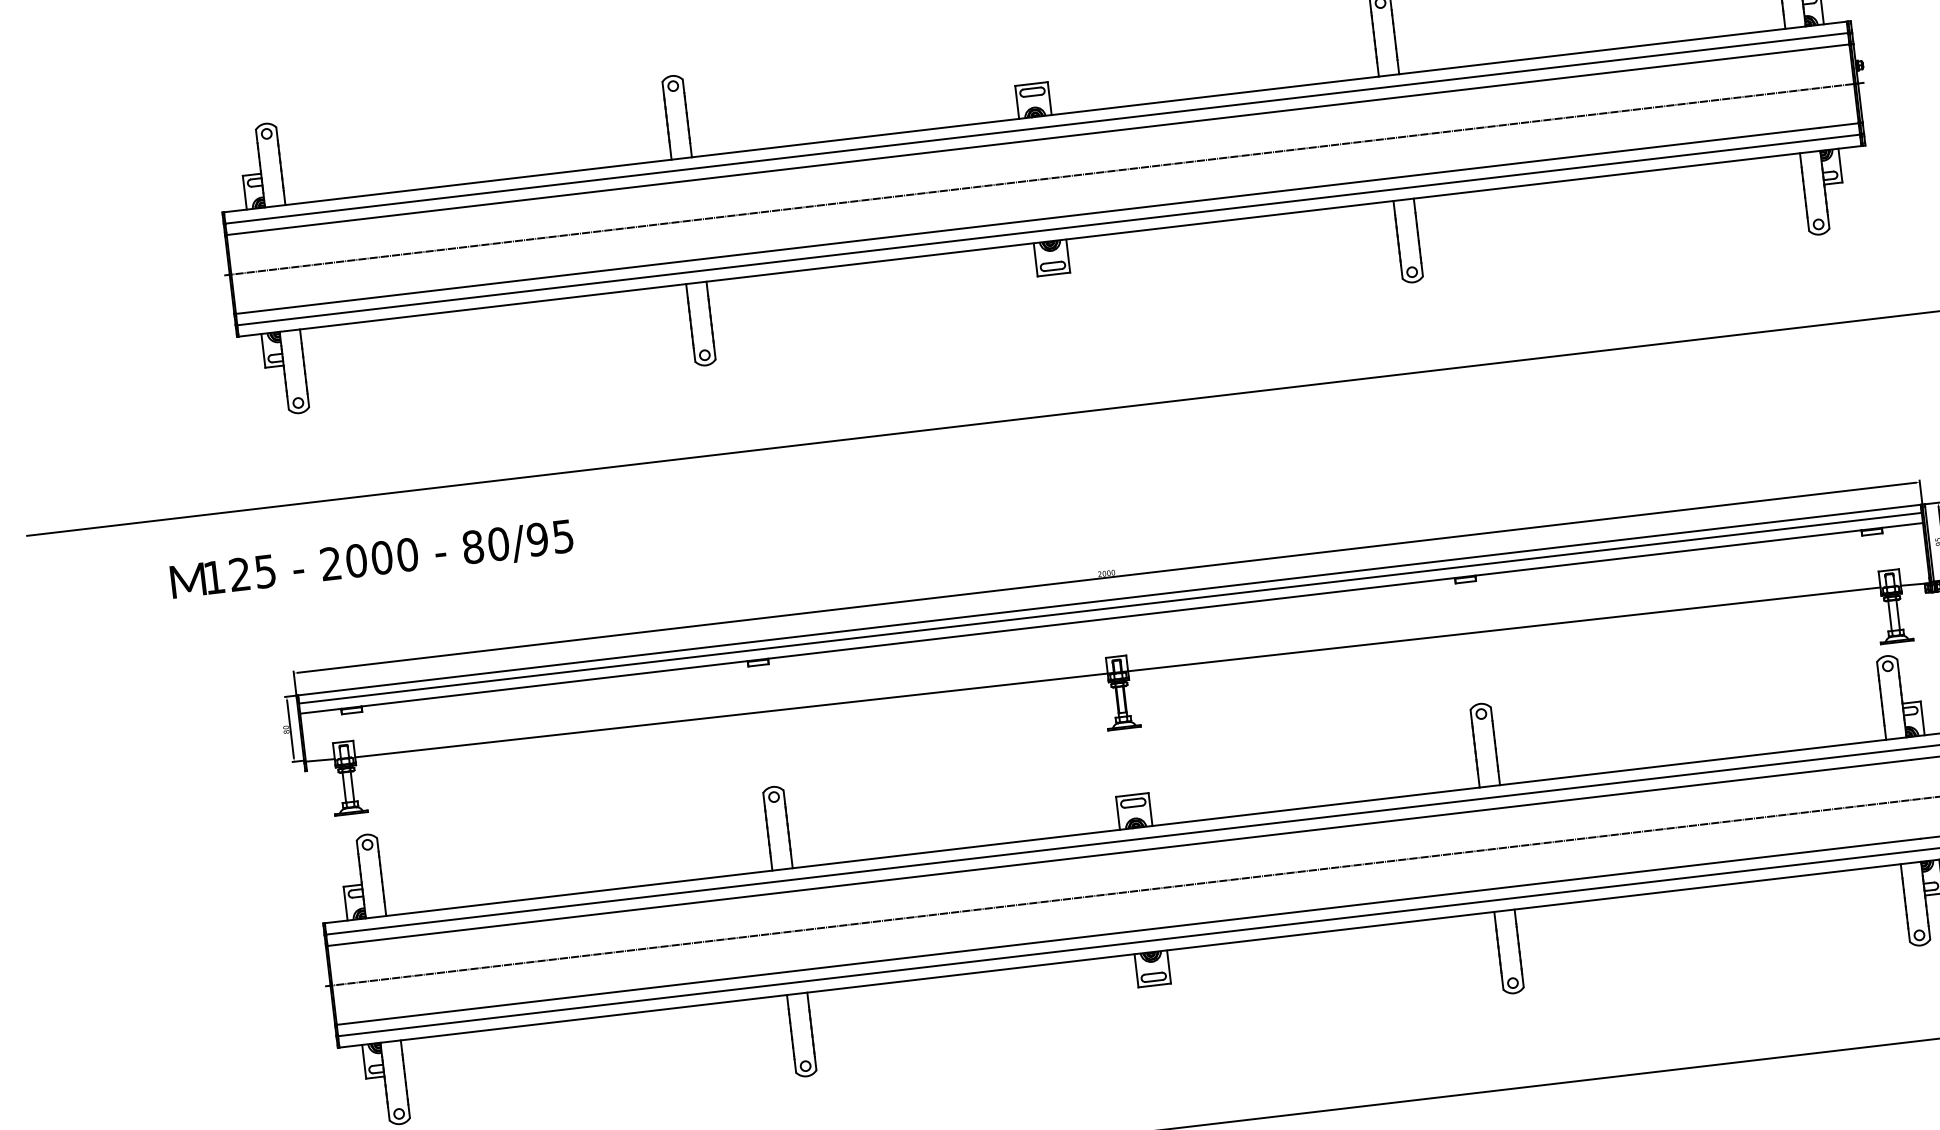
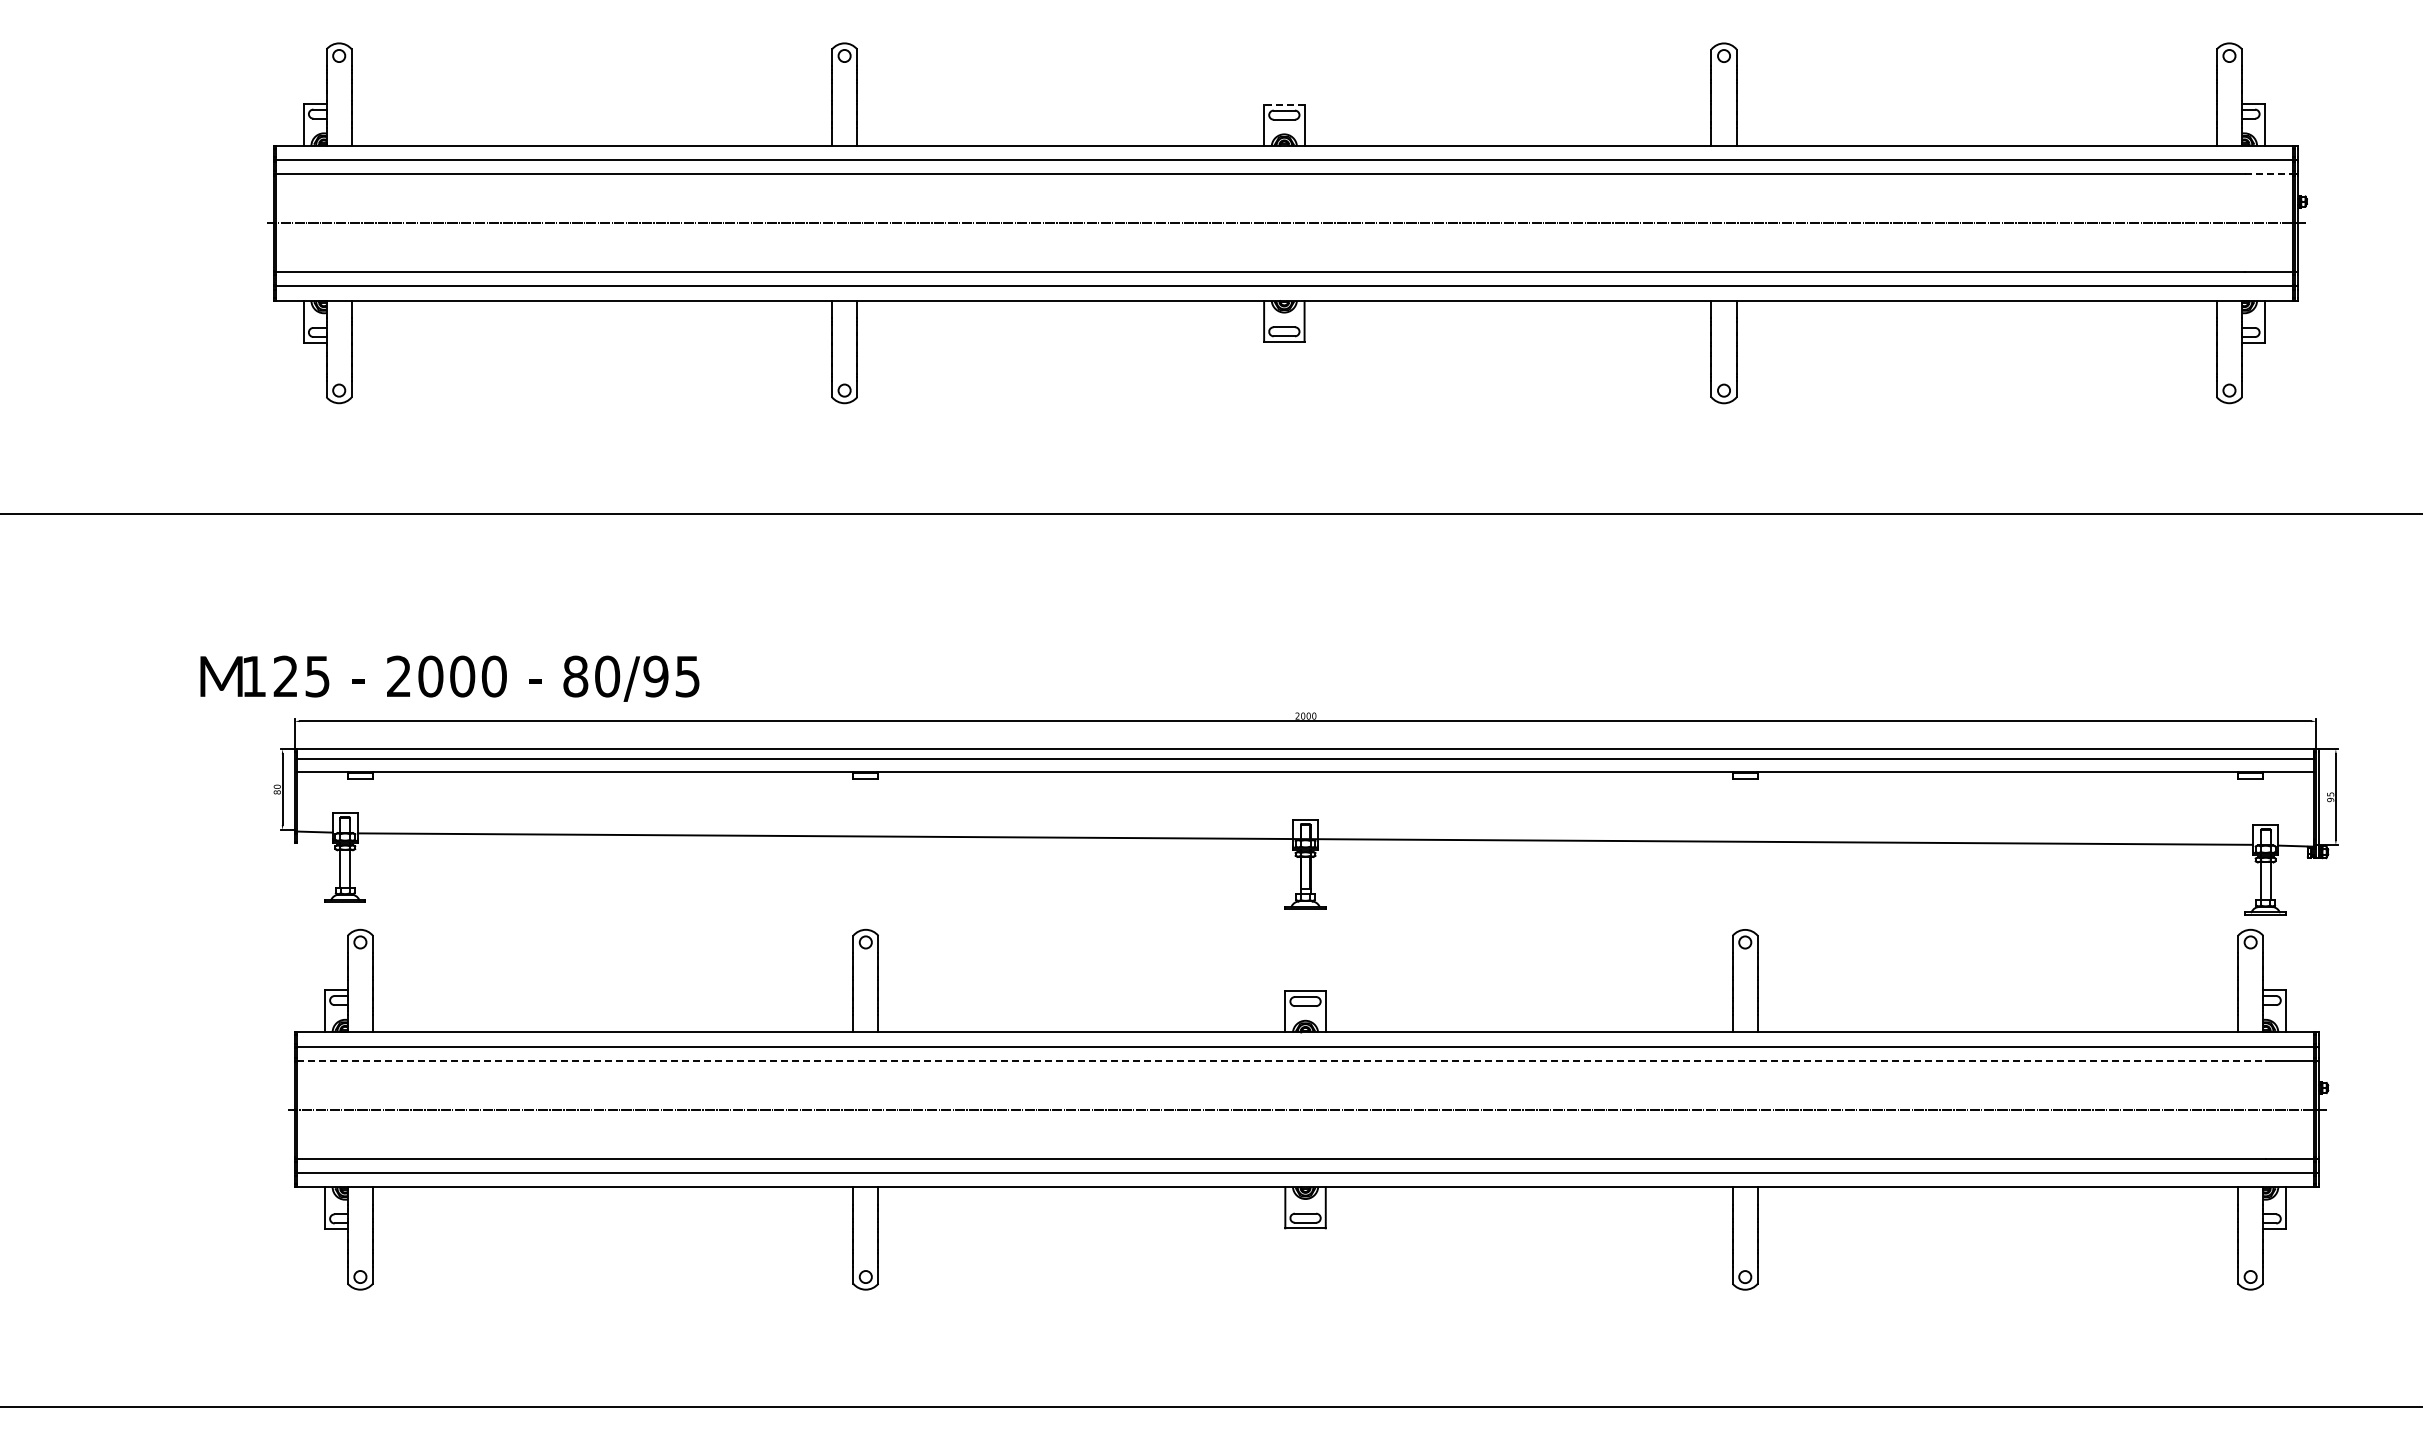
line: (1830, 46) -> (2269, 174), solid -> dashed
line: (1030, 84) -> (1283, 105), solid -> dashed
text: (371, 560) -> (449, 678), moved
line: (1119, 852) -> (1281, 1060), solid -> dashed

